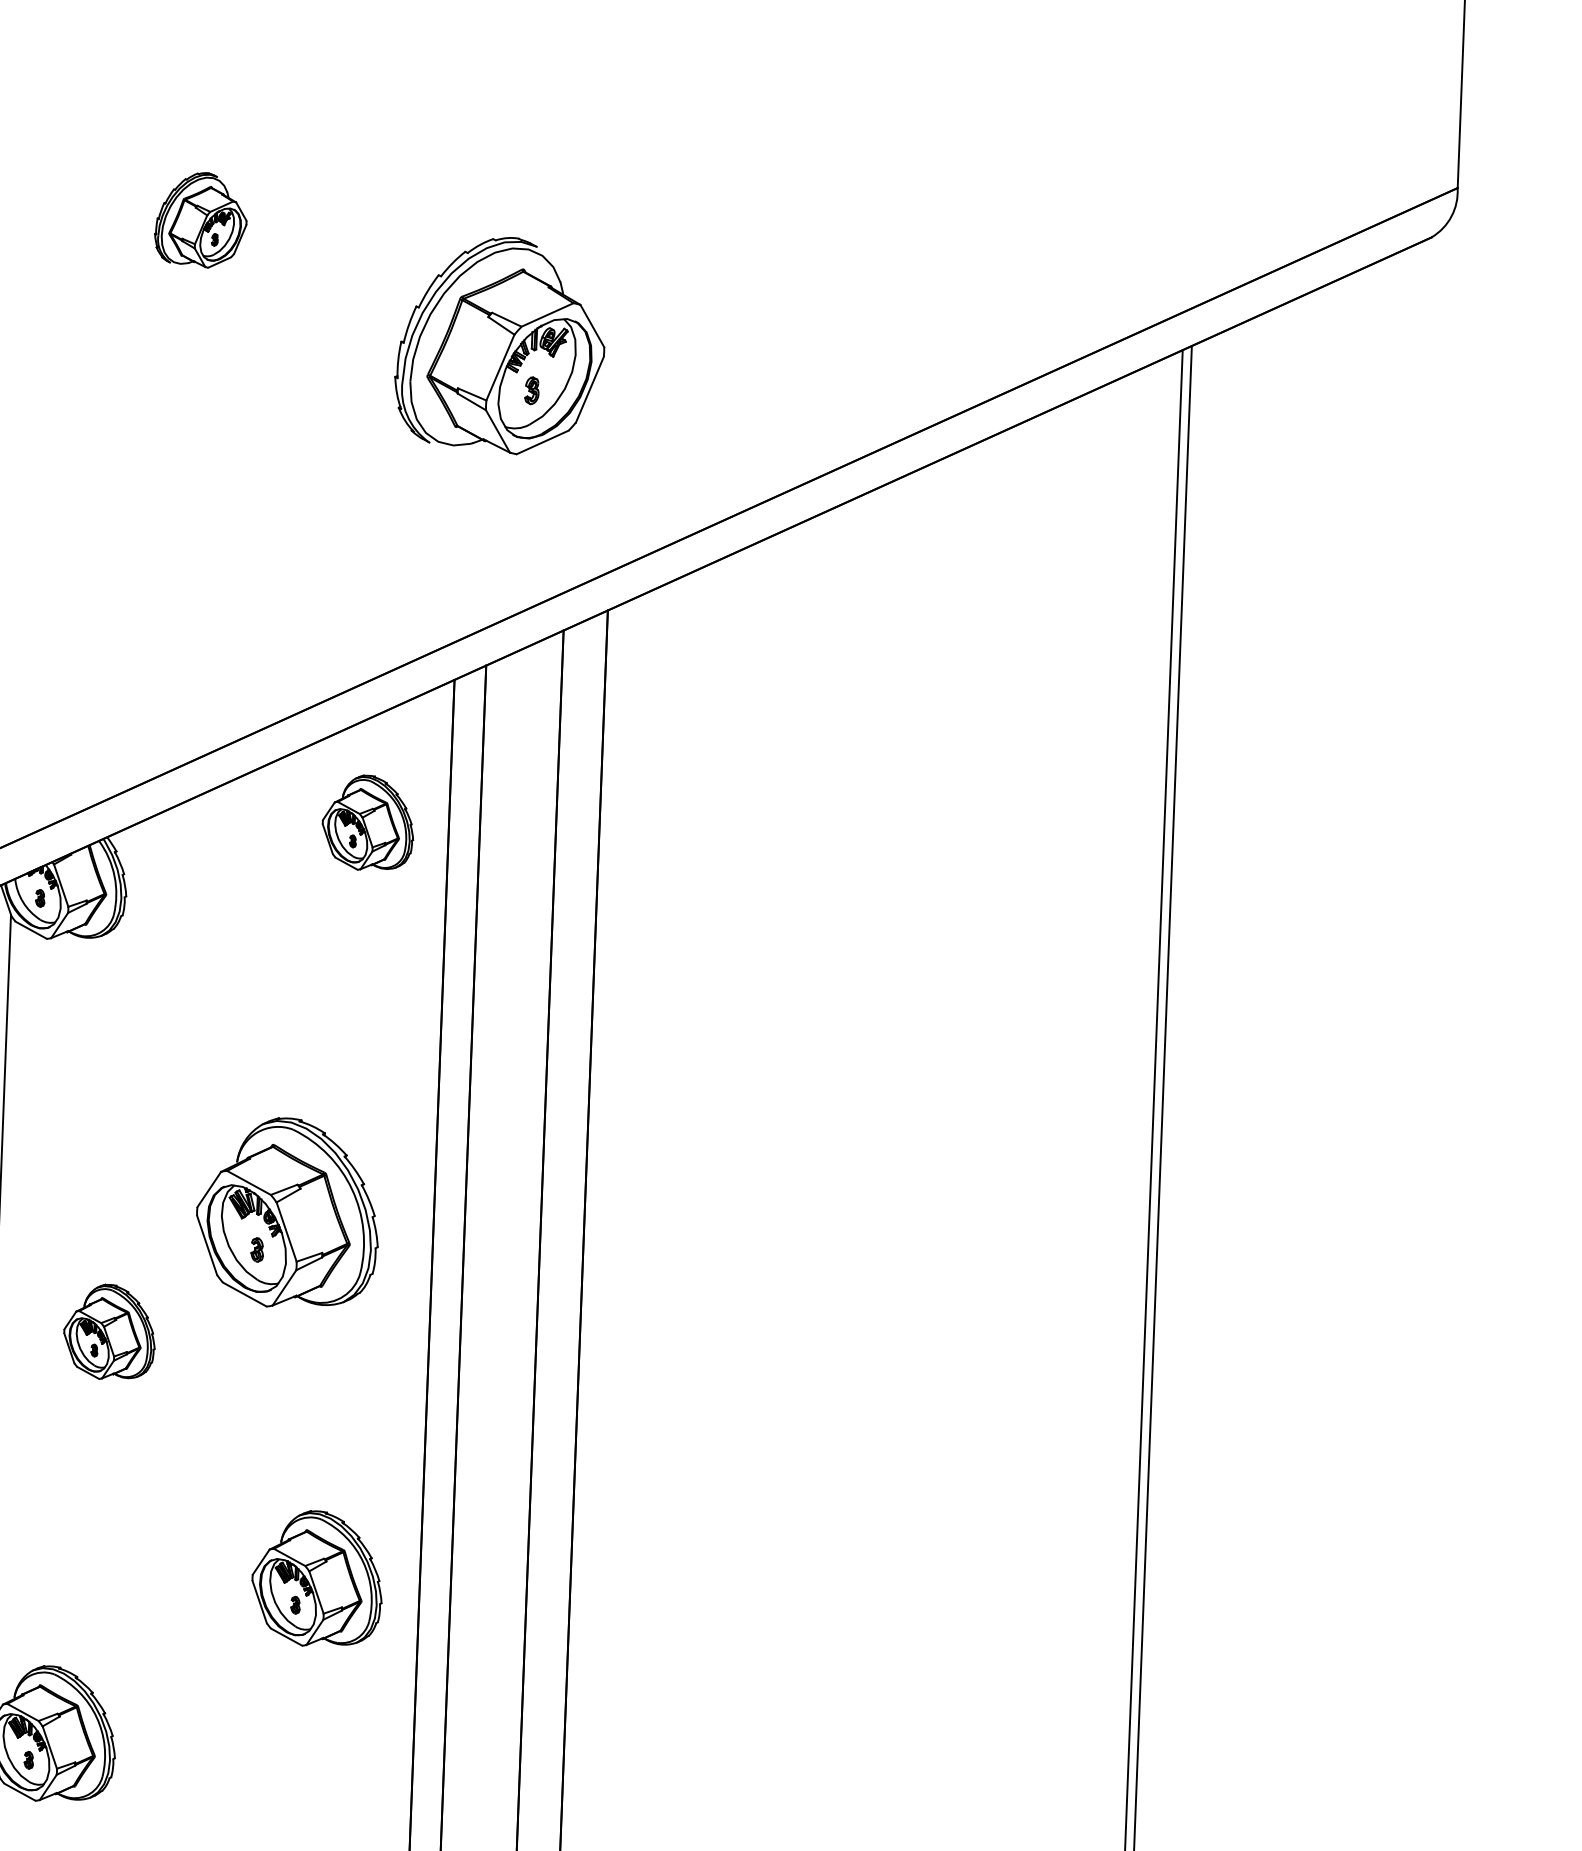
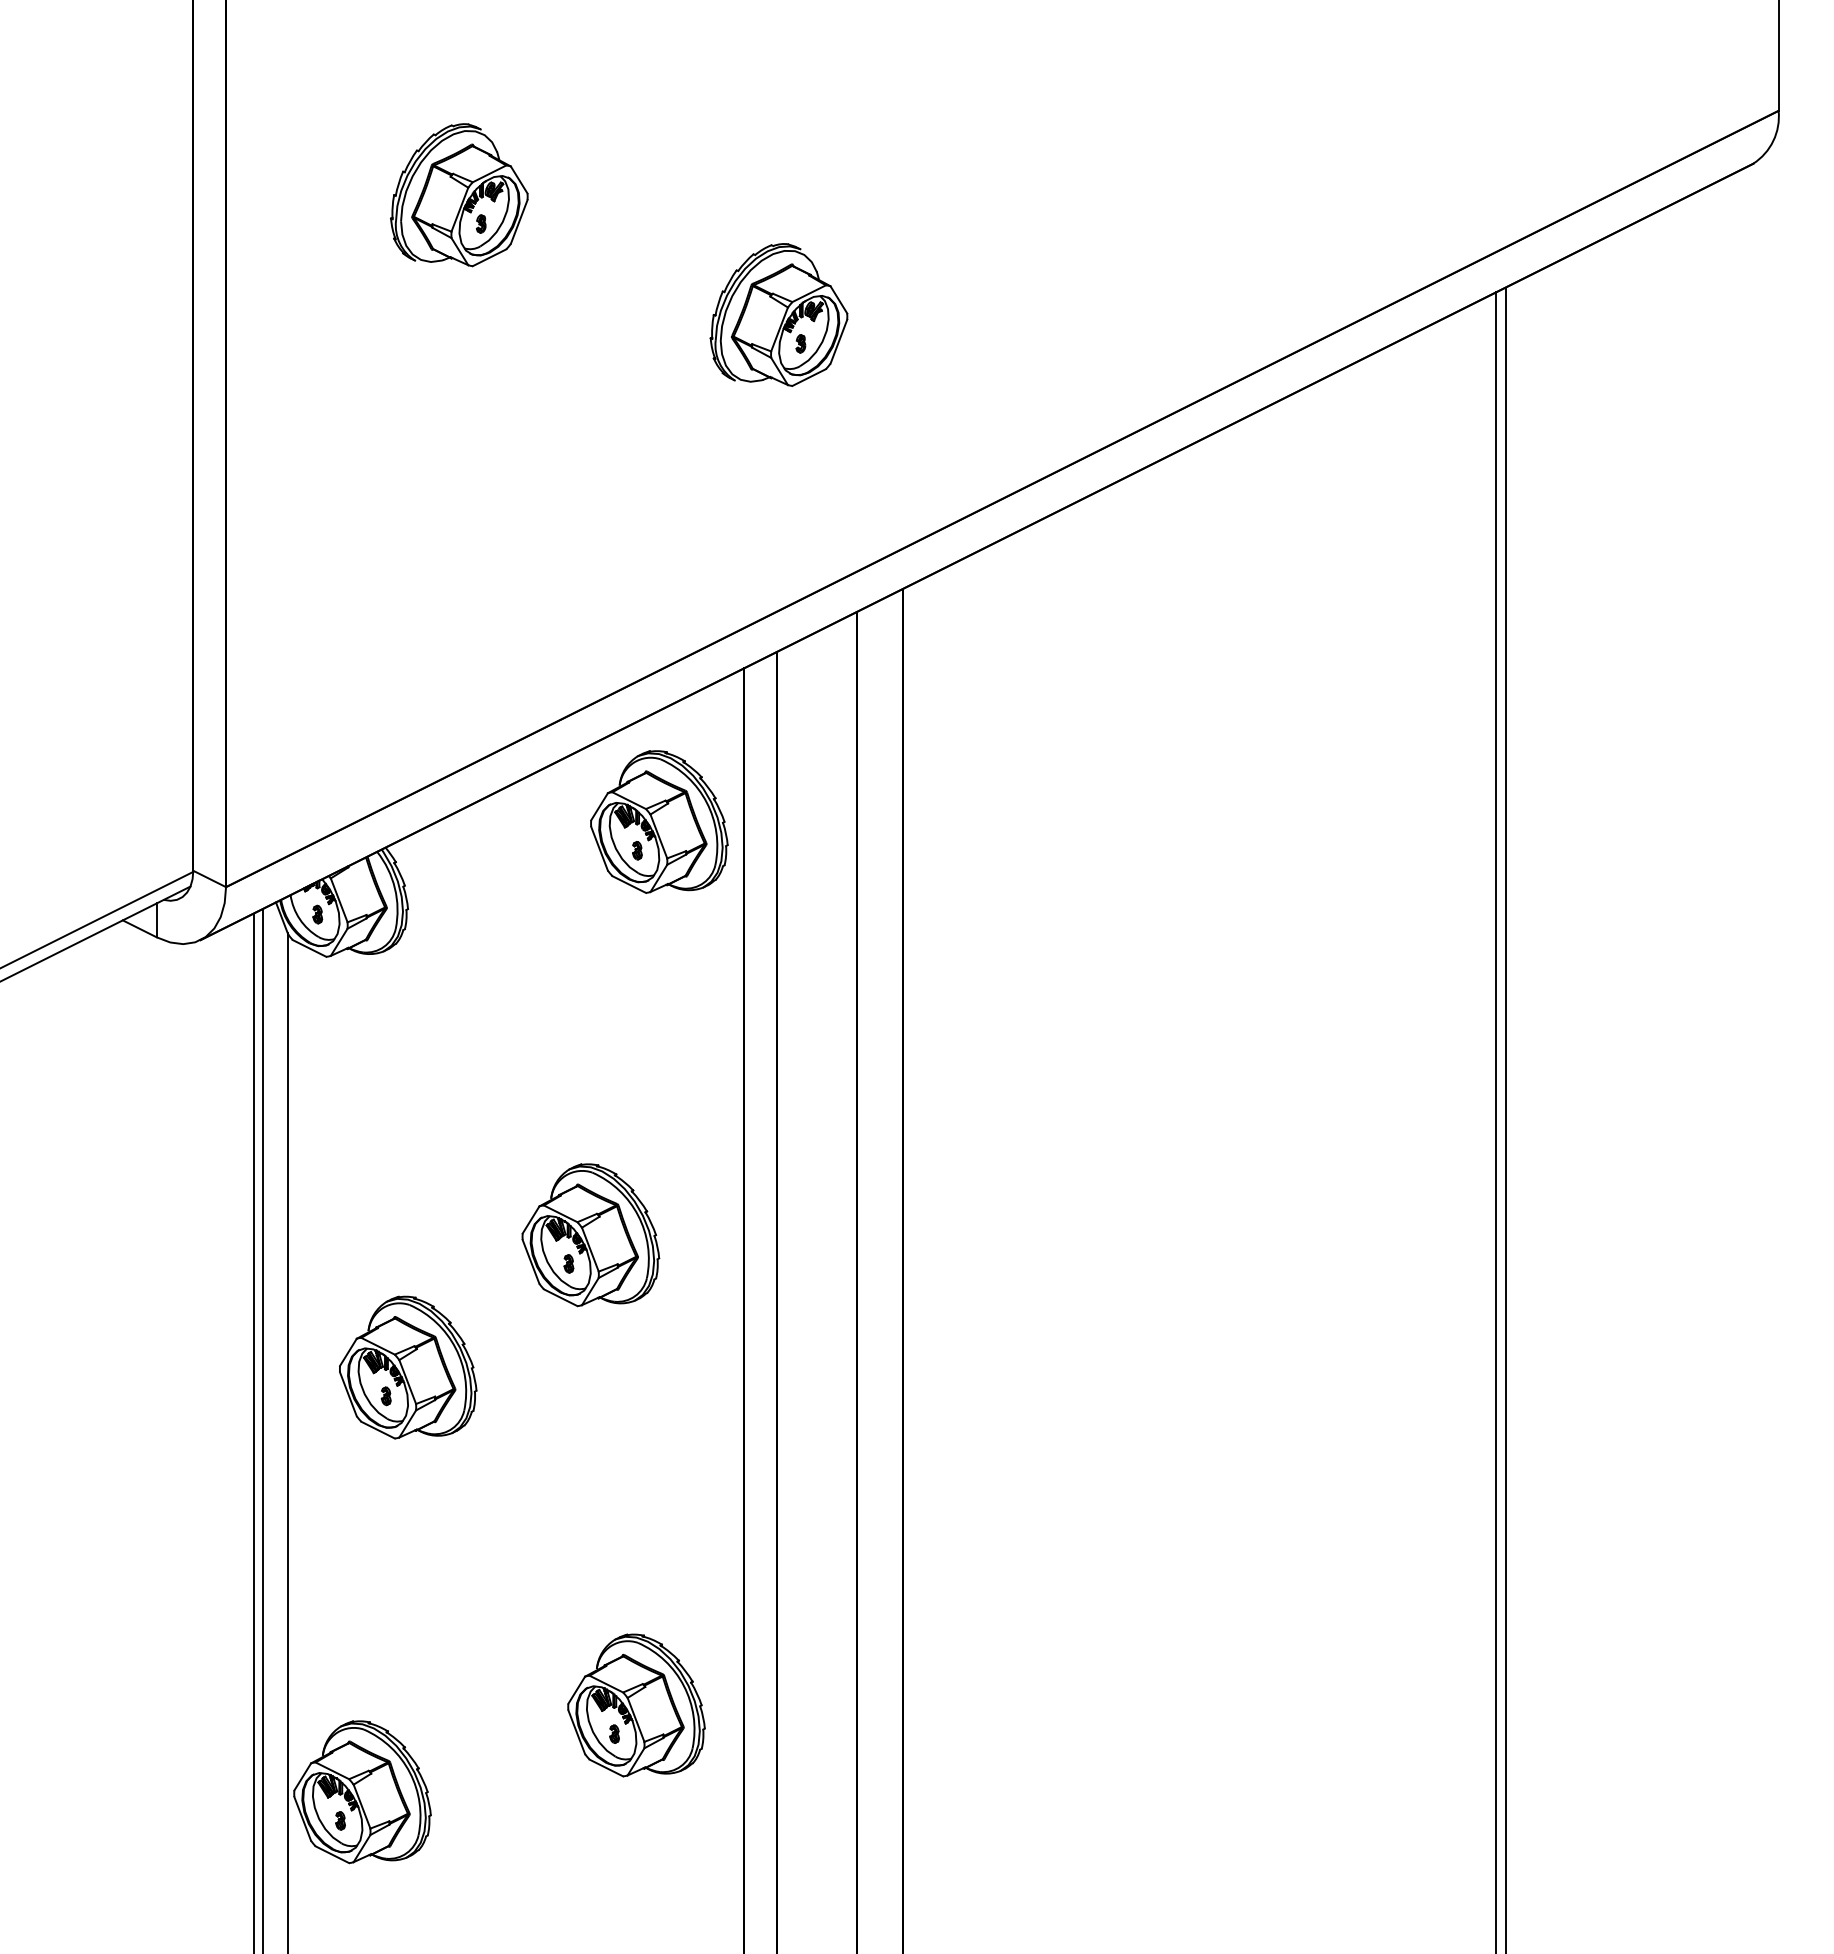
part: (201, 220) -> (459, 195), size x1.43
part: (499, 345) -> (778, 314), size x0.62
part: (368, 822) -> (659, 821), size x1.43
part: (287, 1213) -> (590, 1235), size x0.71
part: (109, 1332) -> (408, 1367), size x1.43
part: (317, 1578) -> (636, 1705), moved

